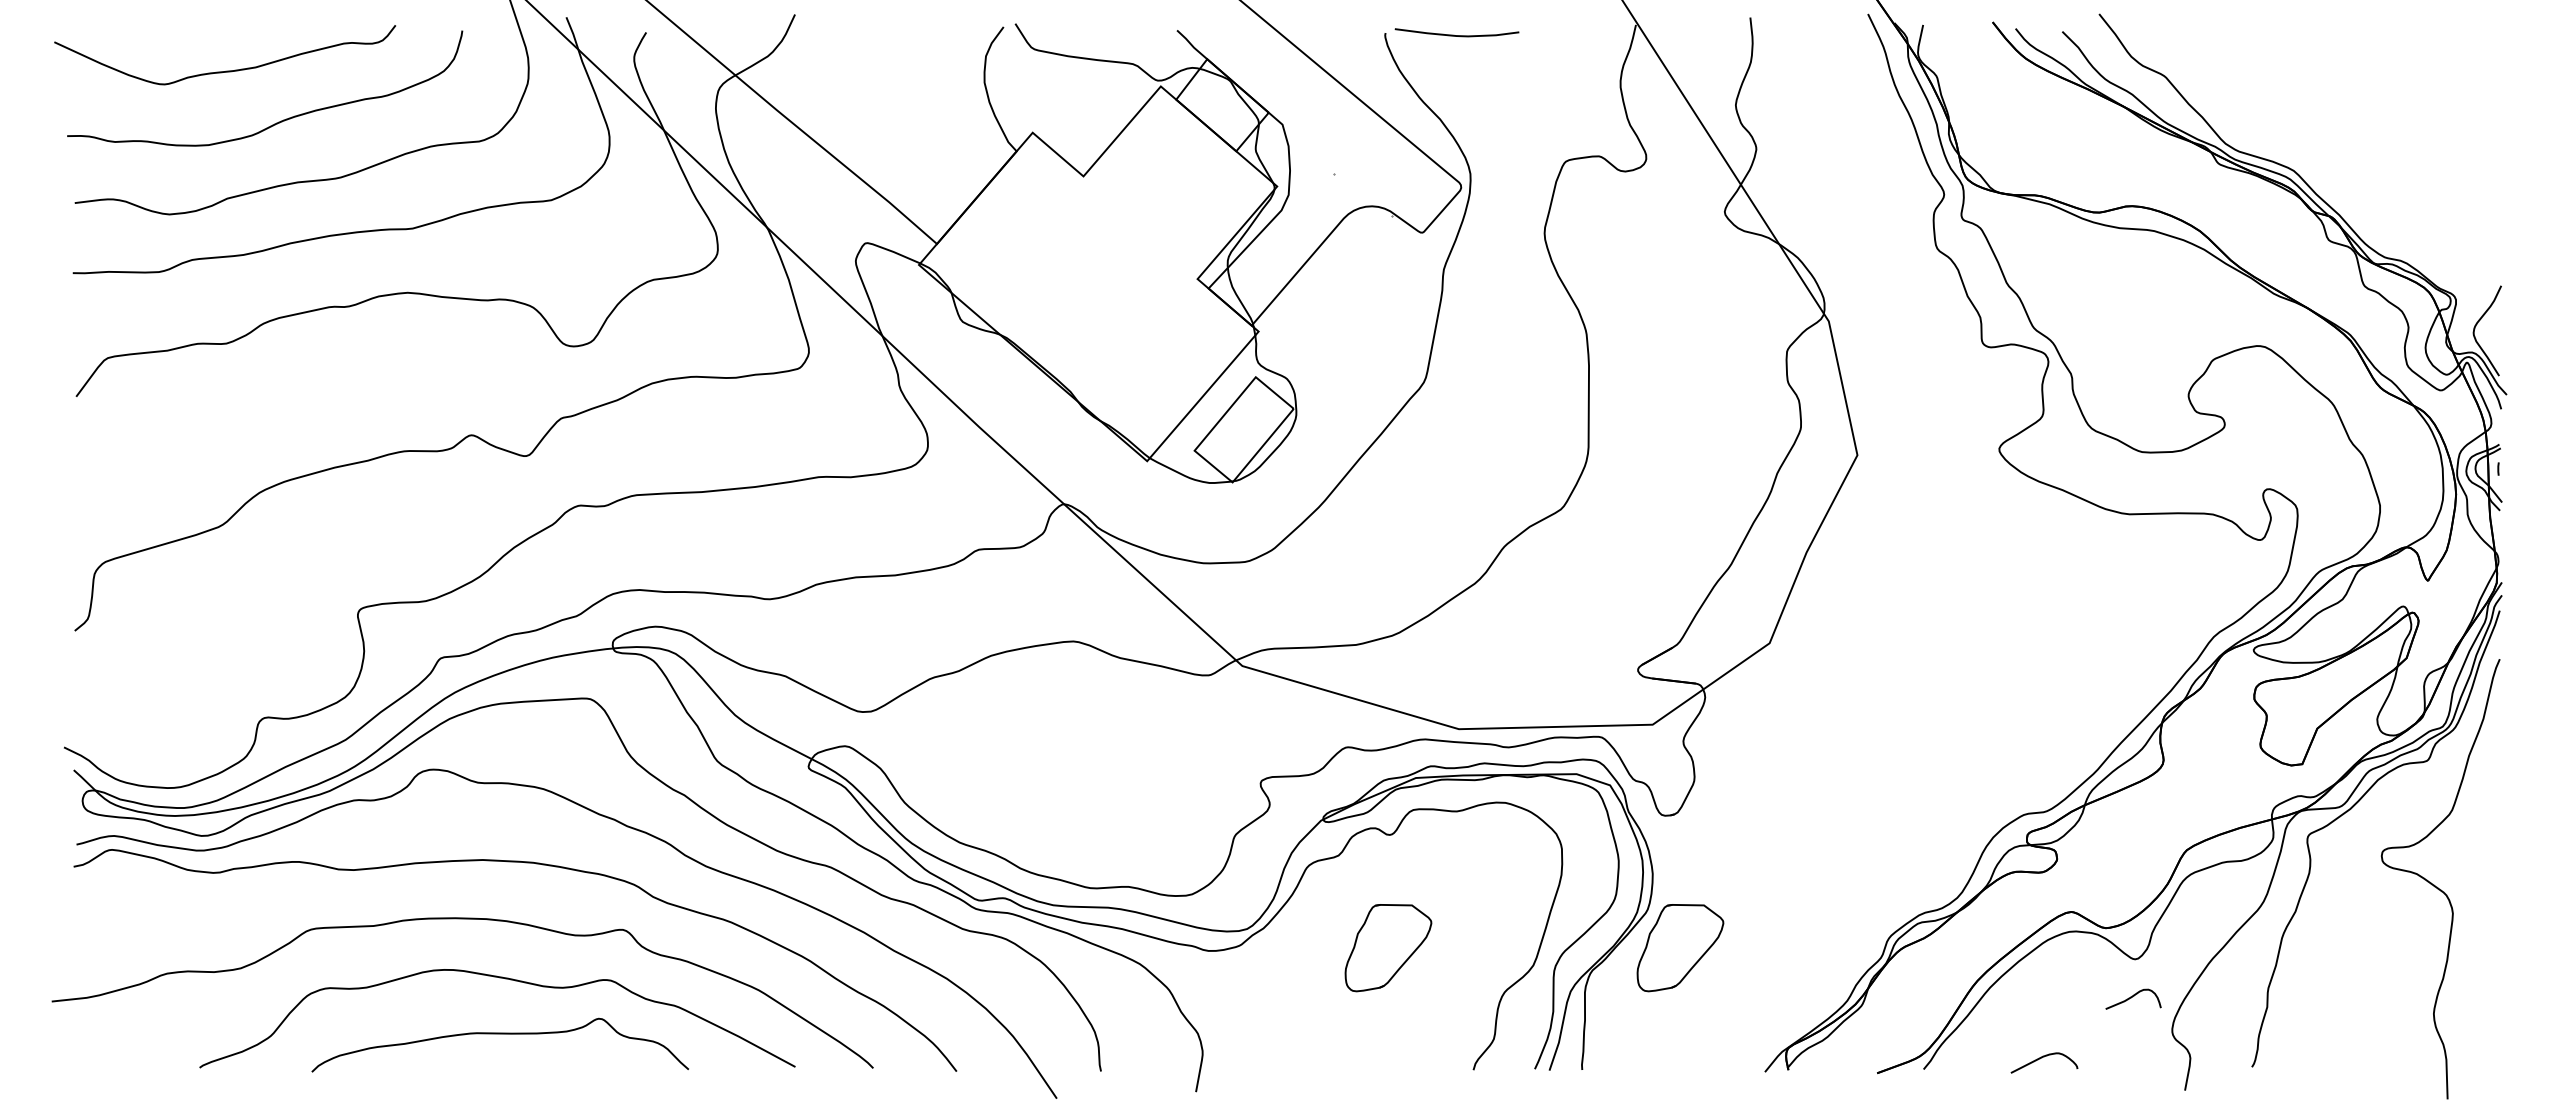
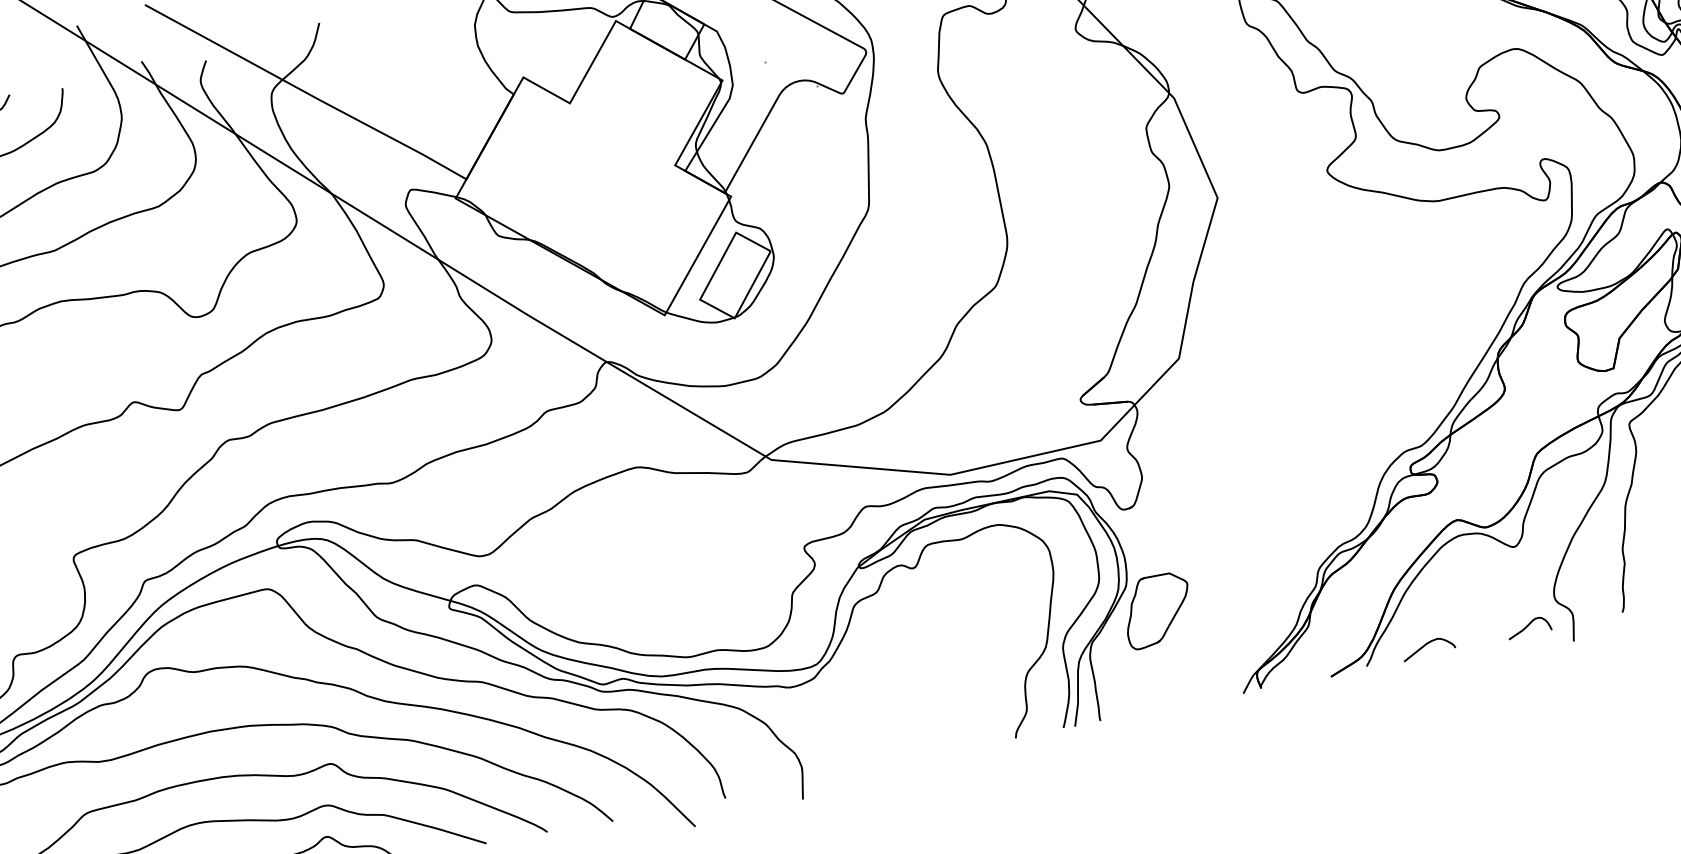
part: (1388, 948) -> (930, 657), removed
curve: (2132, 997) -> (1528, 626), moved
curve: (2044, 1057) -> (1427, 644), moved

